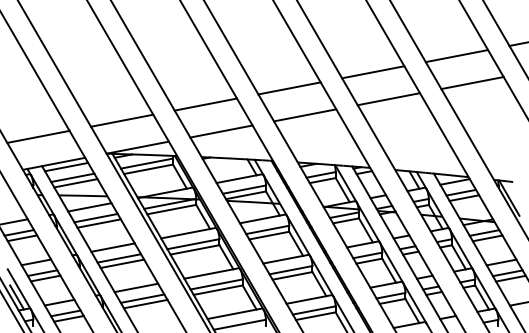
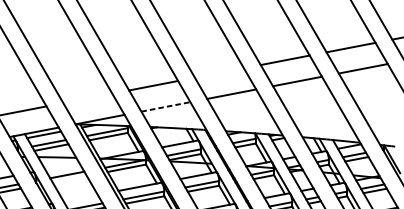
line: (289, 88) -> (219, 73), removed
line: (122, 120) -> (88, 98), removed
line: (221, 131) -> (165, 106), solid -> dashed
line: (89, 207) -> (62, 166), removed
line: (98, 223) -> (69, 179), removed
line: (112, 247) -> (80, 198), removed

